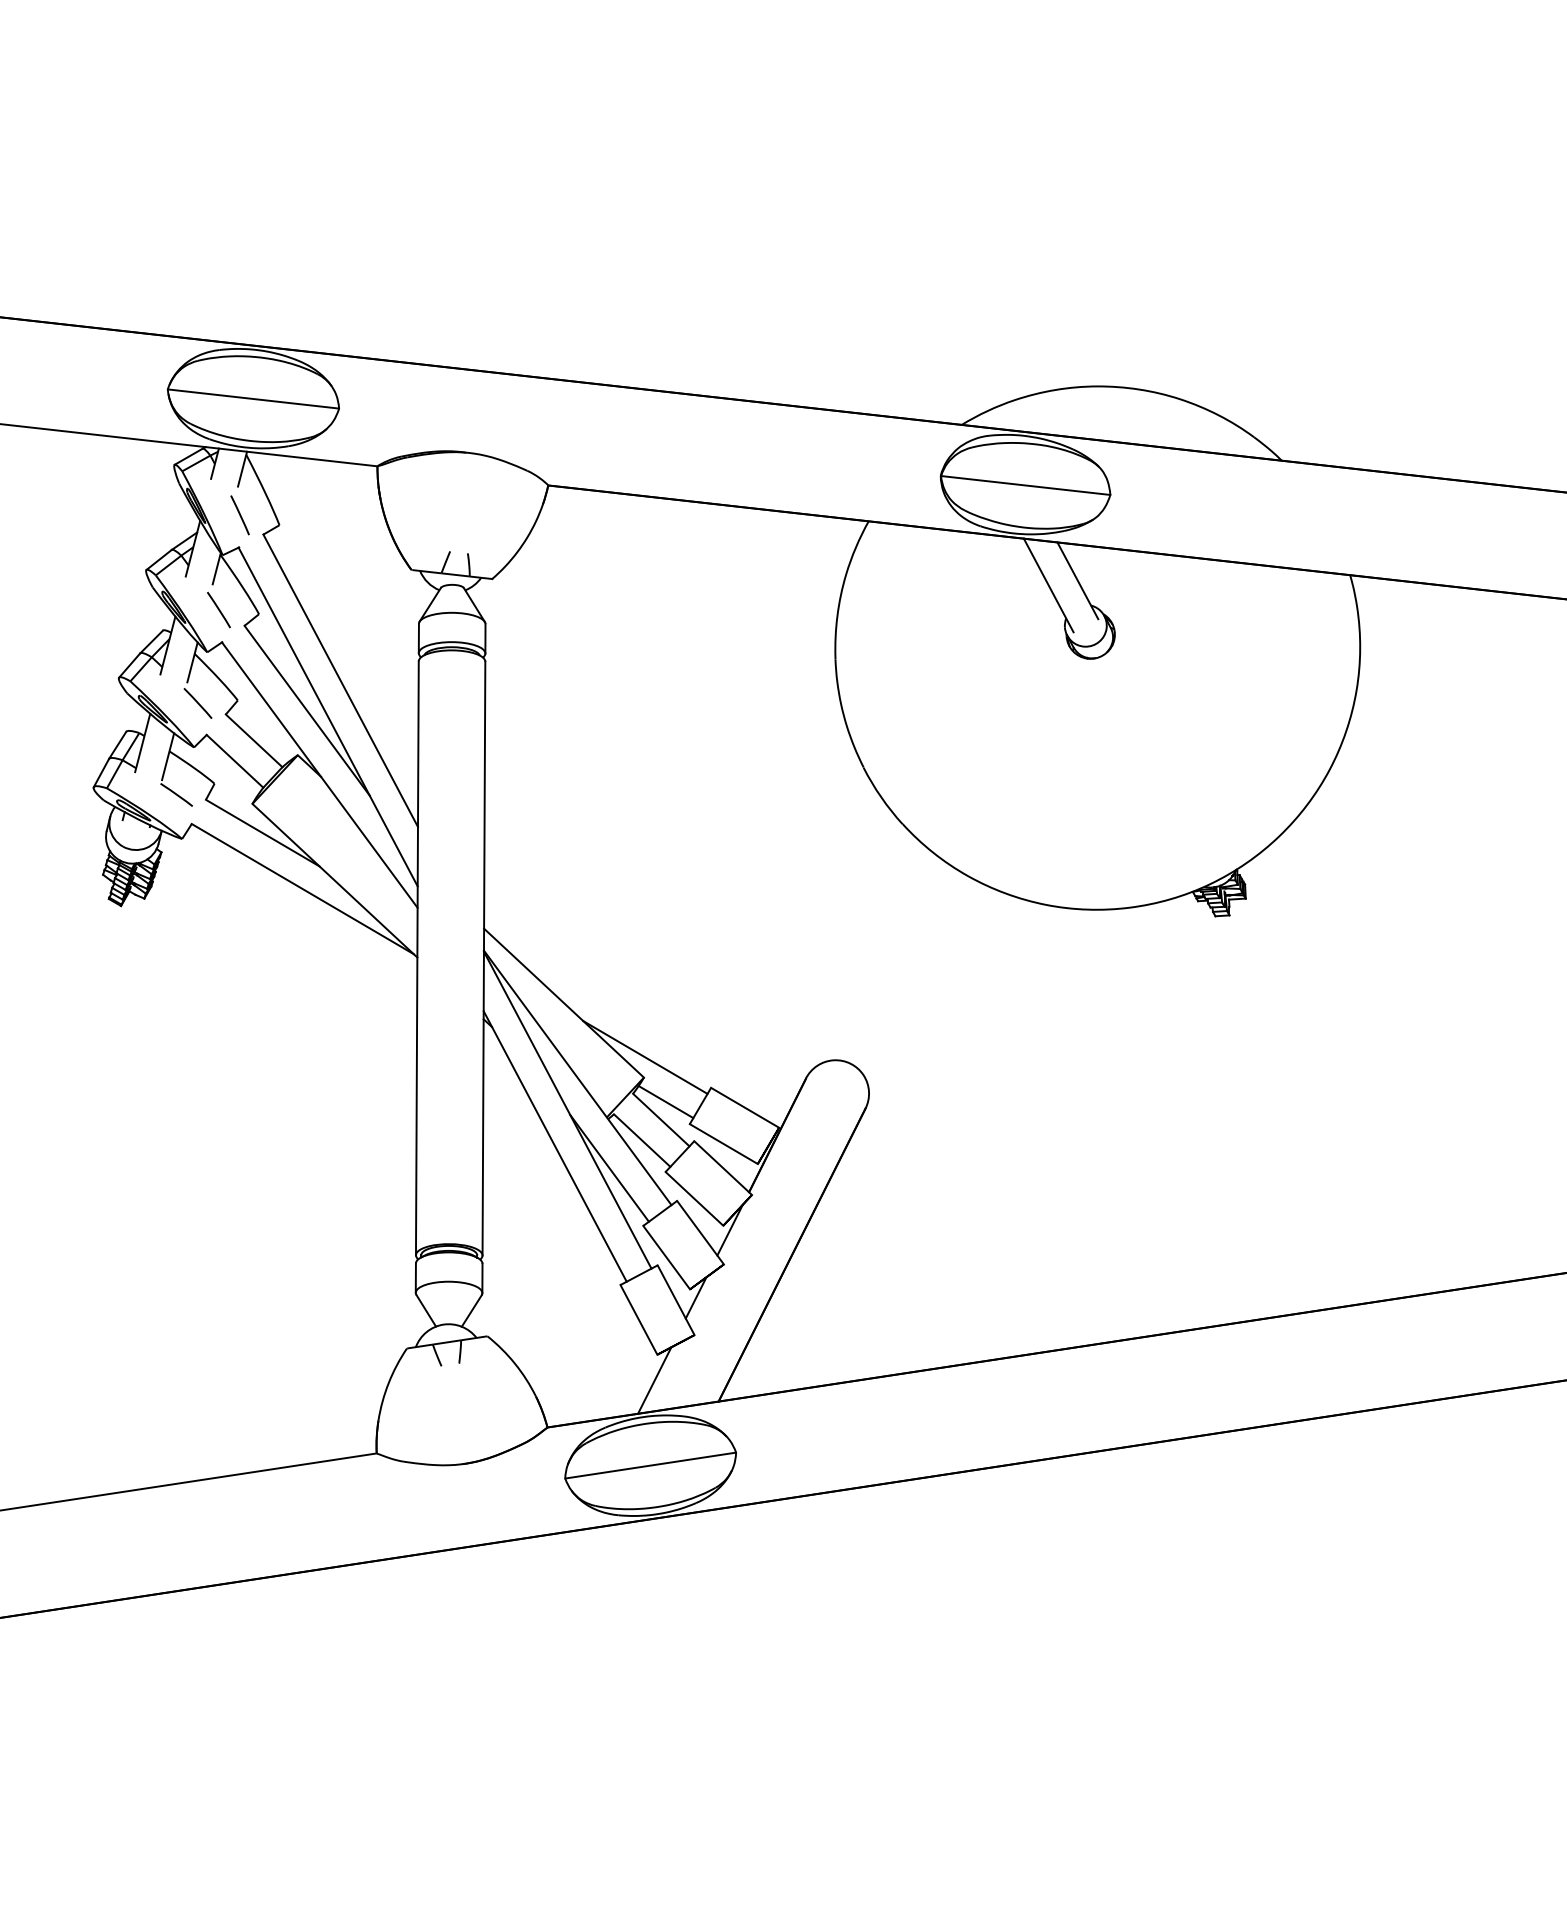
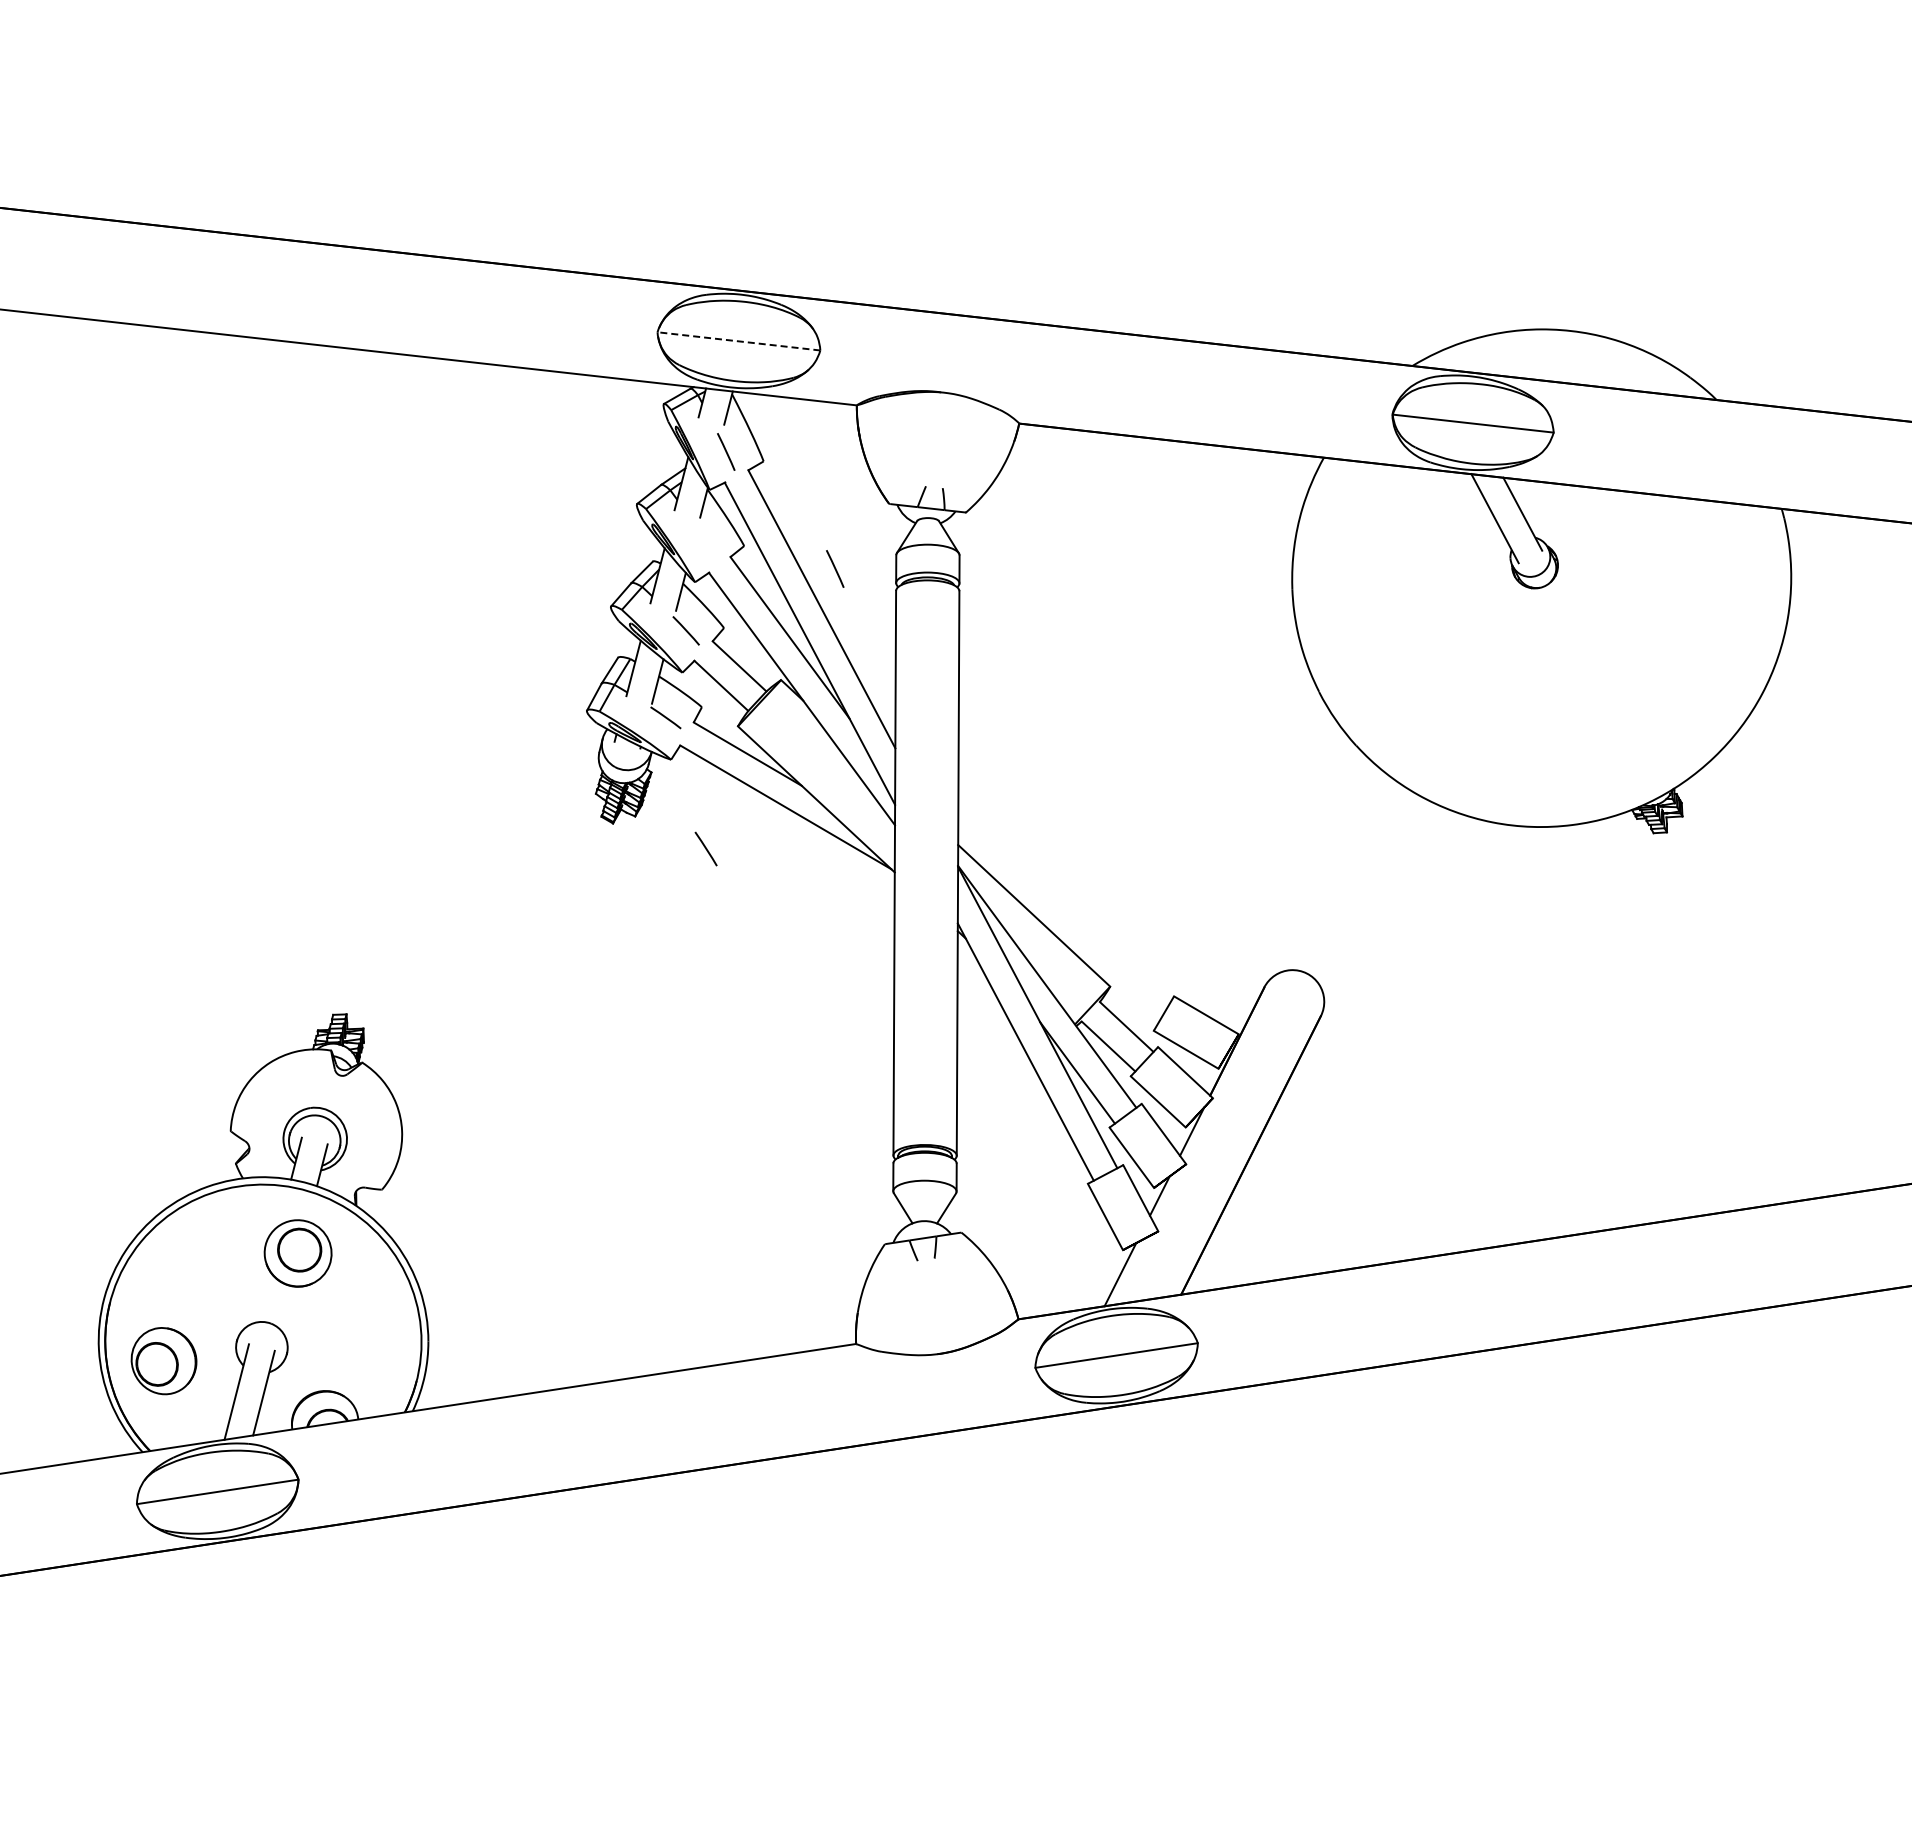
line: (253, 399) -> (738, 341), solid -> dashed
line: (218, 609) -> (705, 848), moved
line: (355, 637) -> (835, 568), added
line: (645, 1057) -> (1111, 967), removed
line: (666, 1101) -> (1131, 1009), removed

